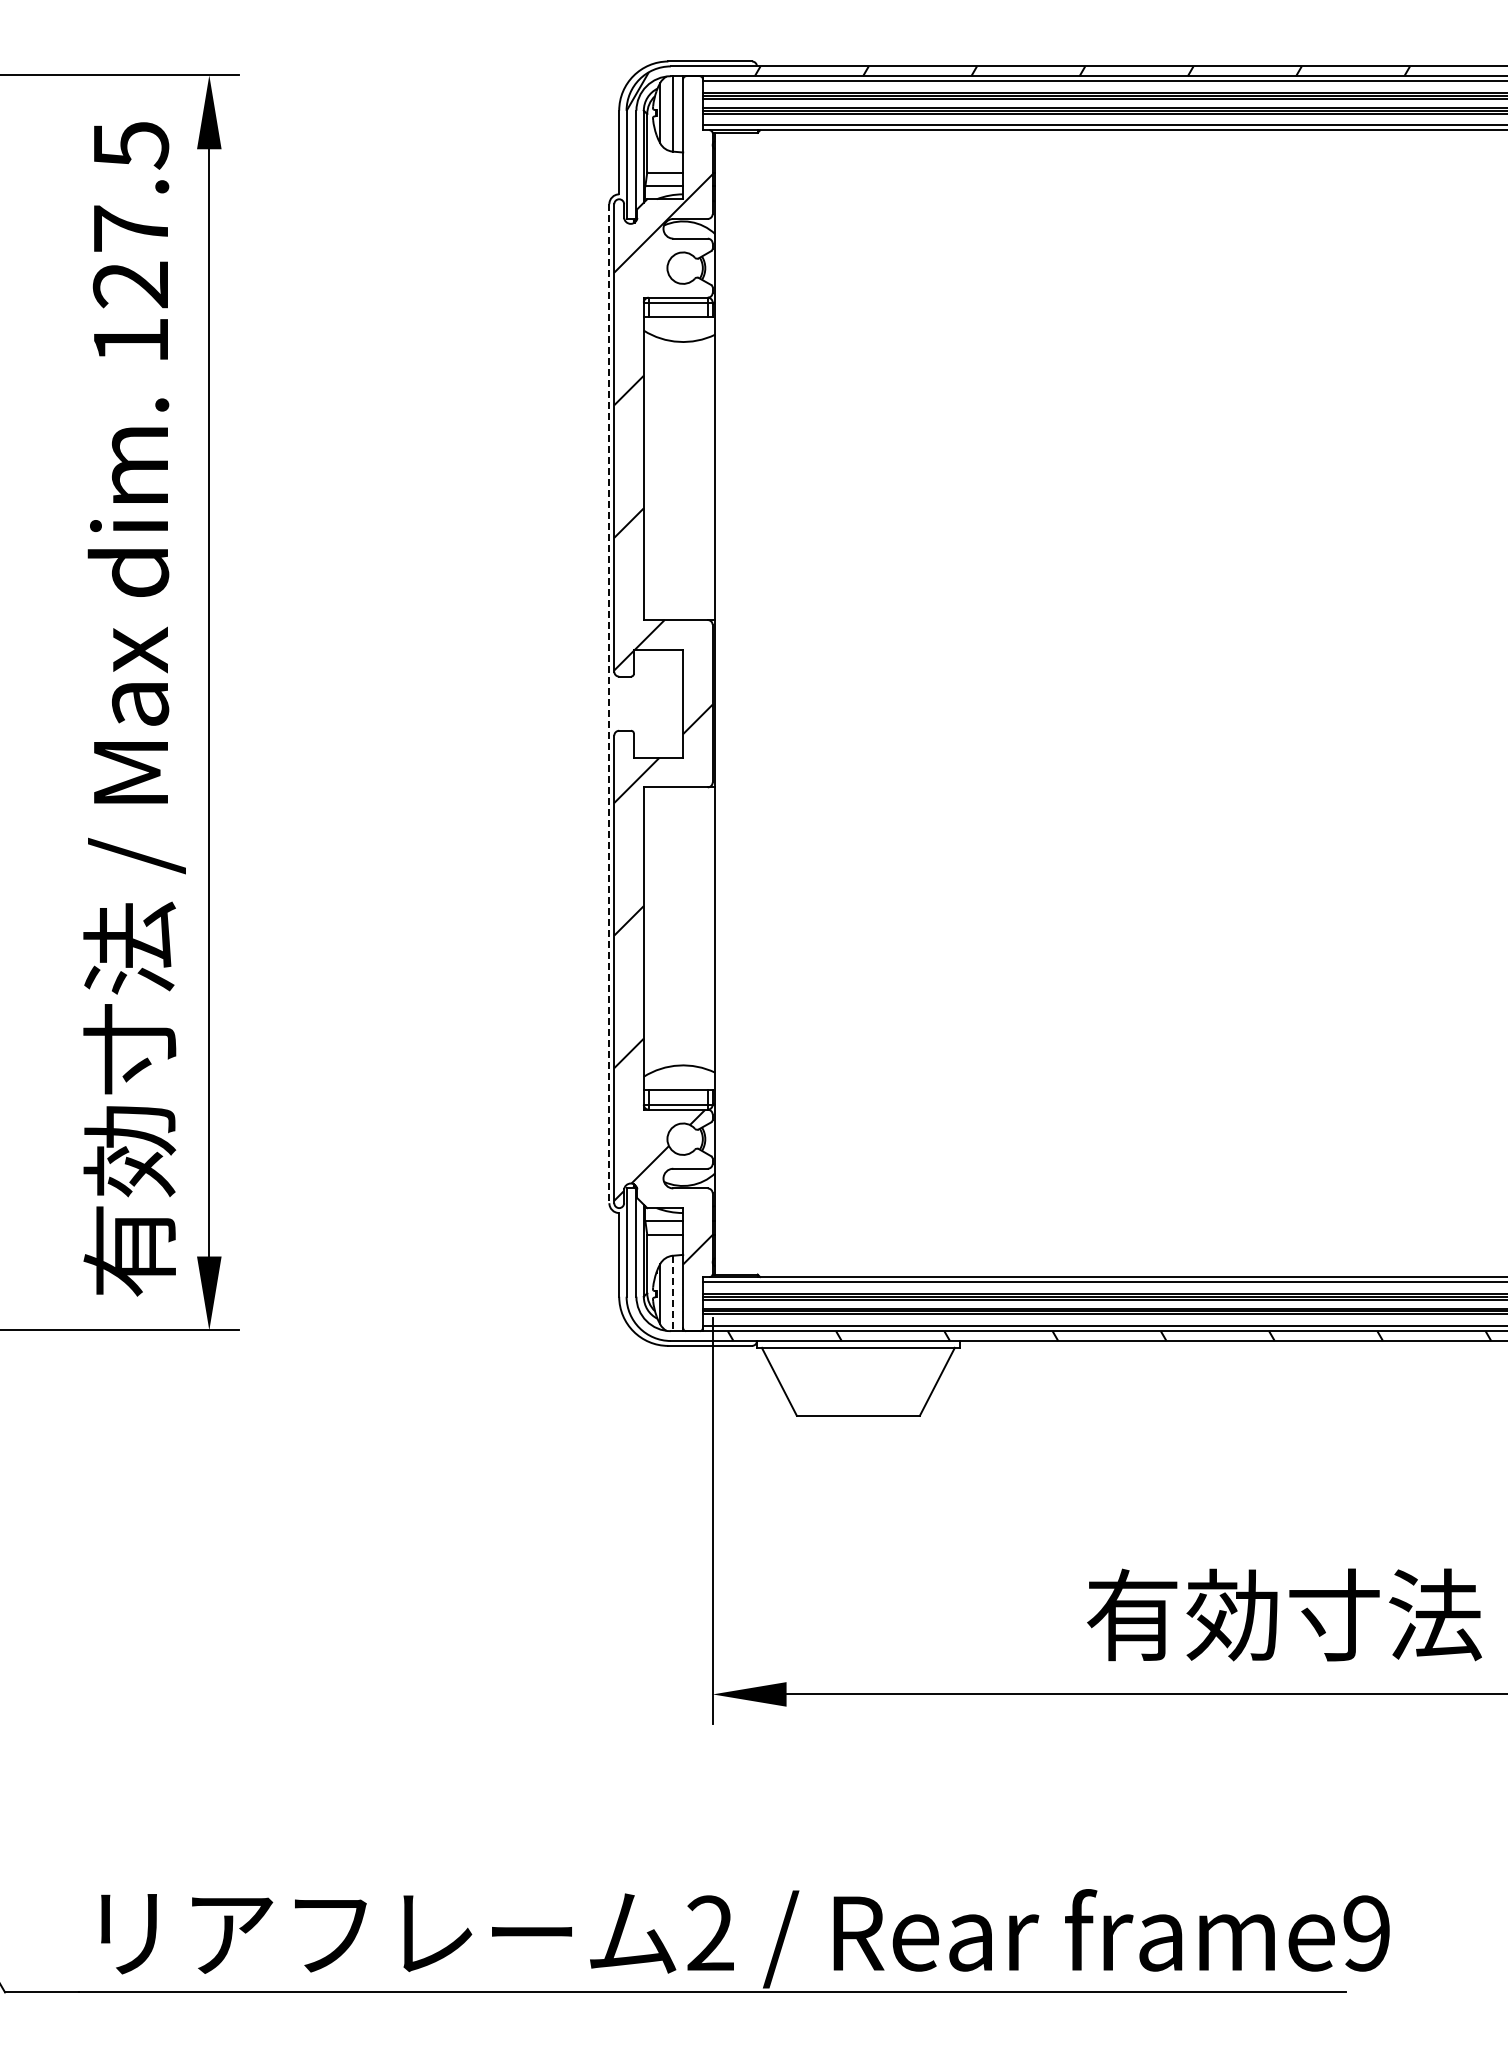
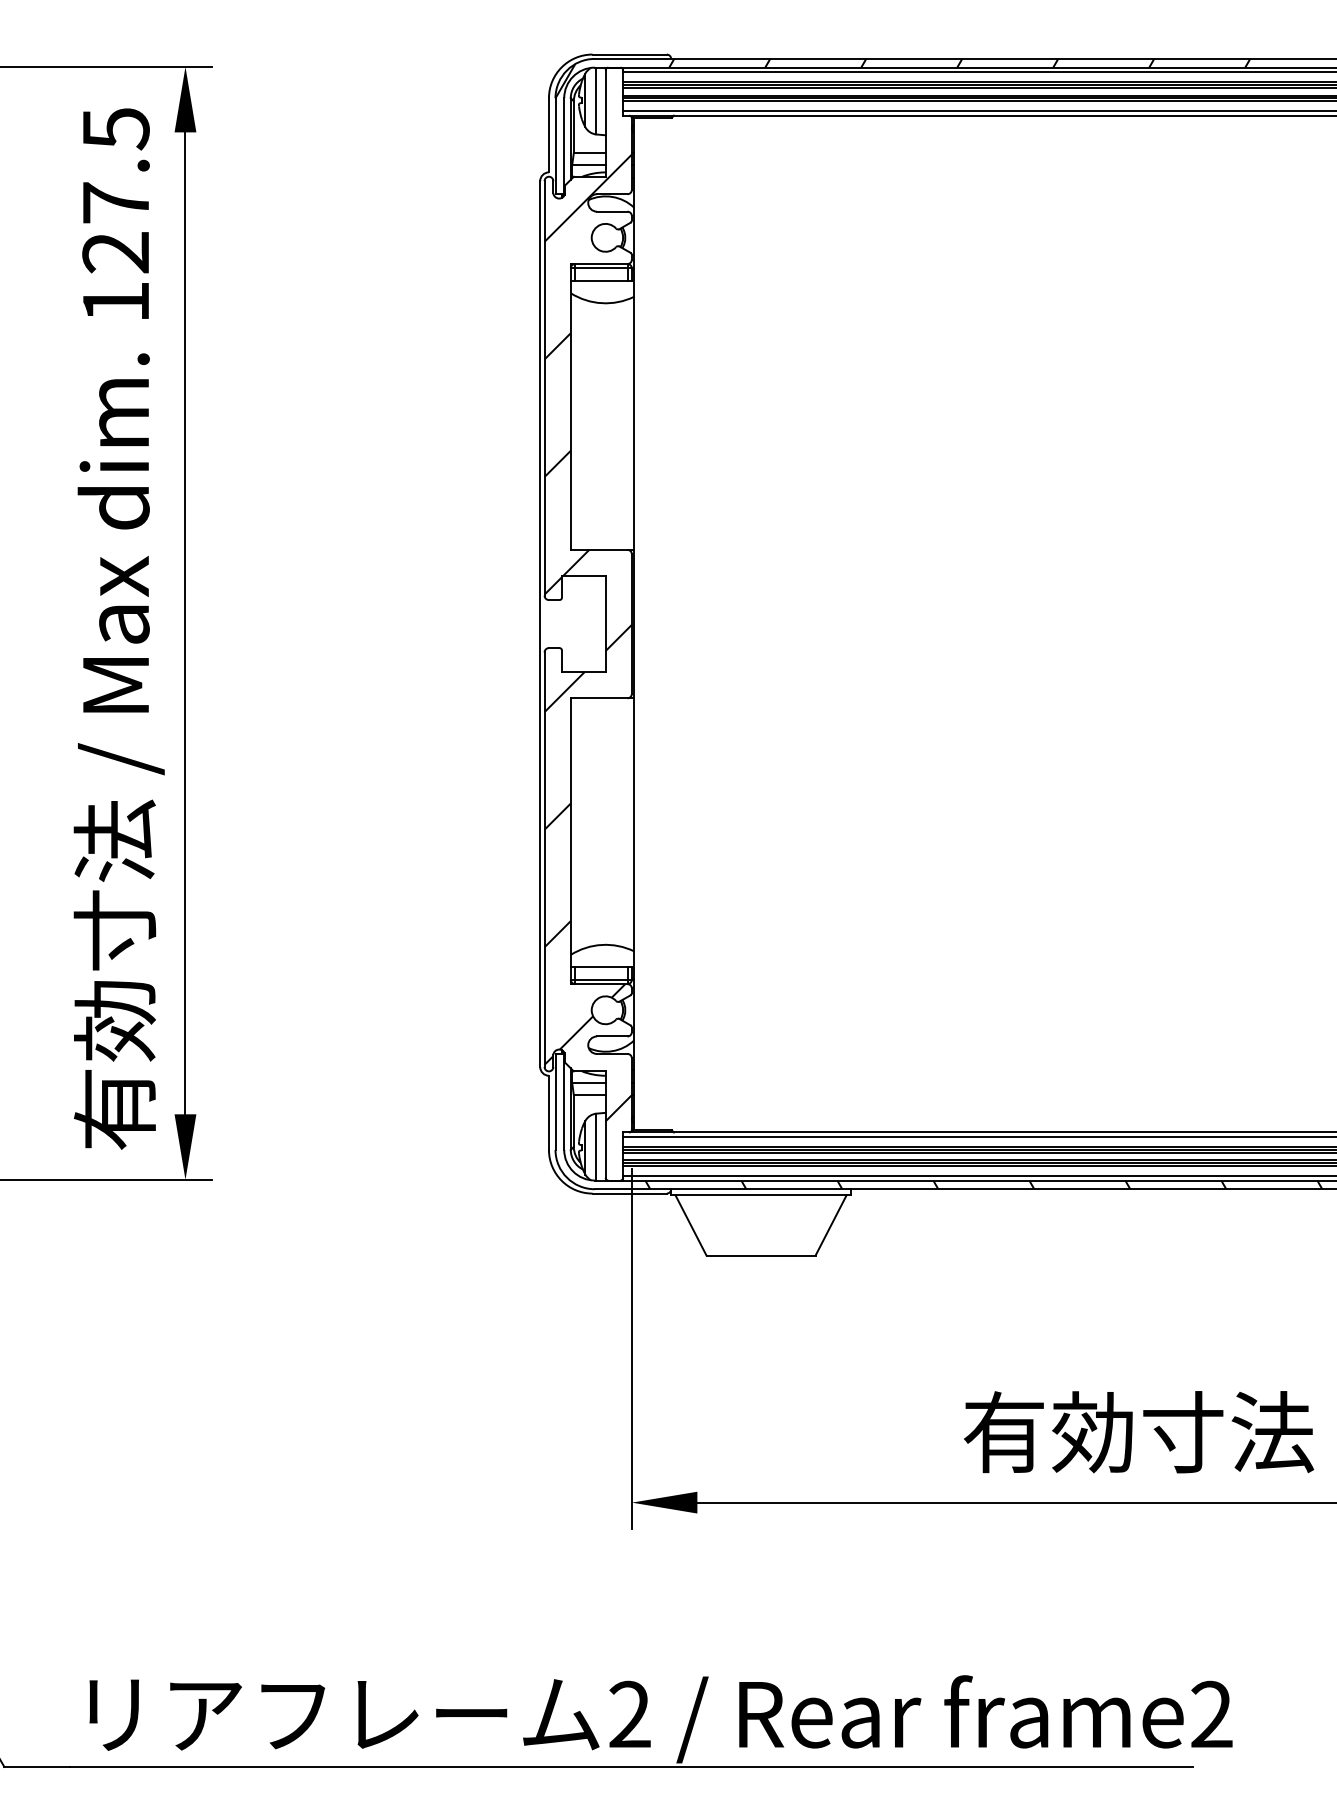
line: (609, 703) -> (540, 623), dashed -> solid
line: (672, 1293) -> (596, 1147), dashed -> solid
text: (1366, 1933) -> (1211, 1714), frame9 -> frame2

